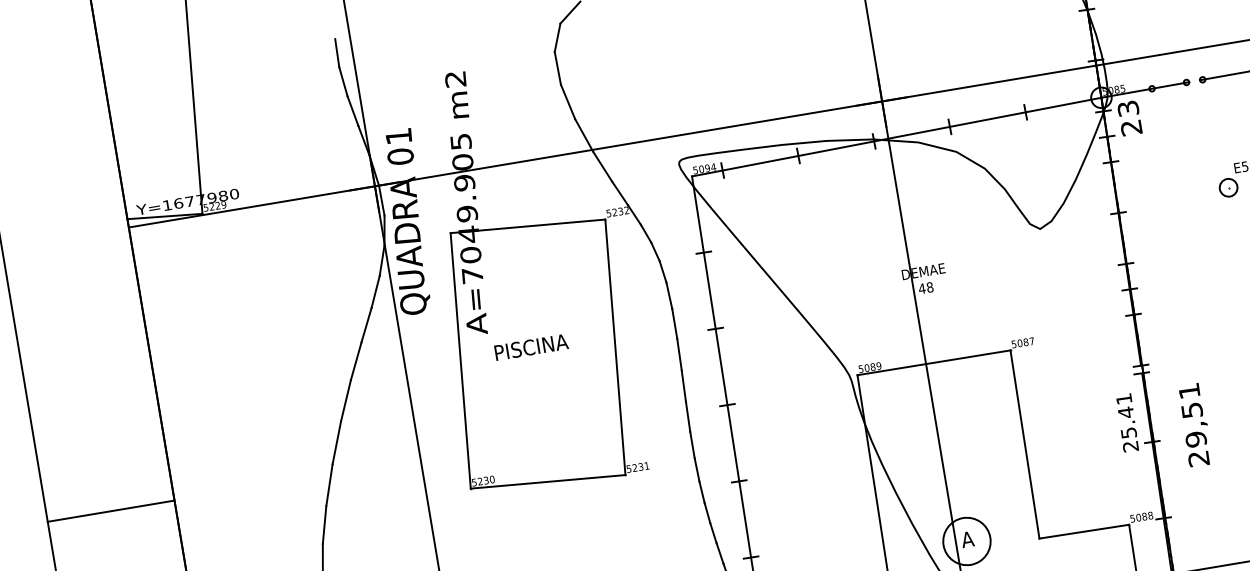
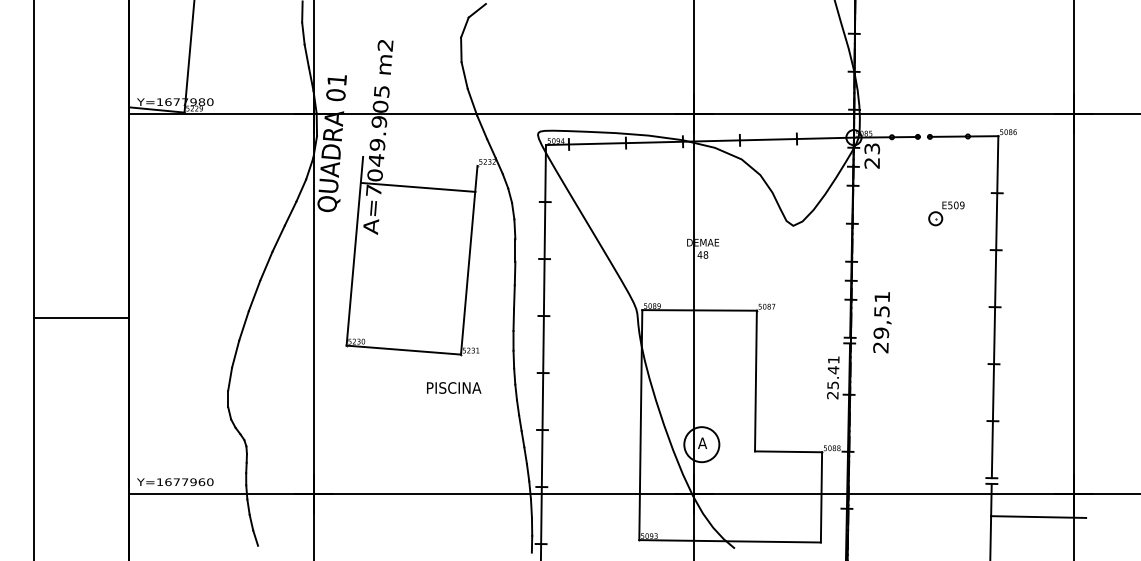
line: (528, 225) -> (418, 186), moved
text: (531, 346) -> (454, 387), moved
text: (1195, 424) -> (882, 322), moved

